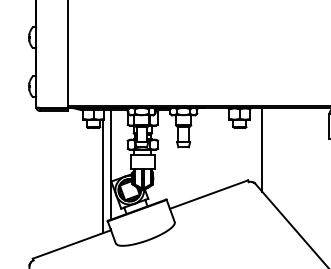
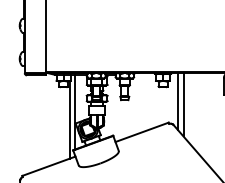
line: (269, 153) -> (183, 104), added

